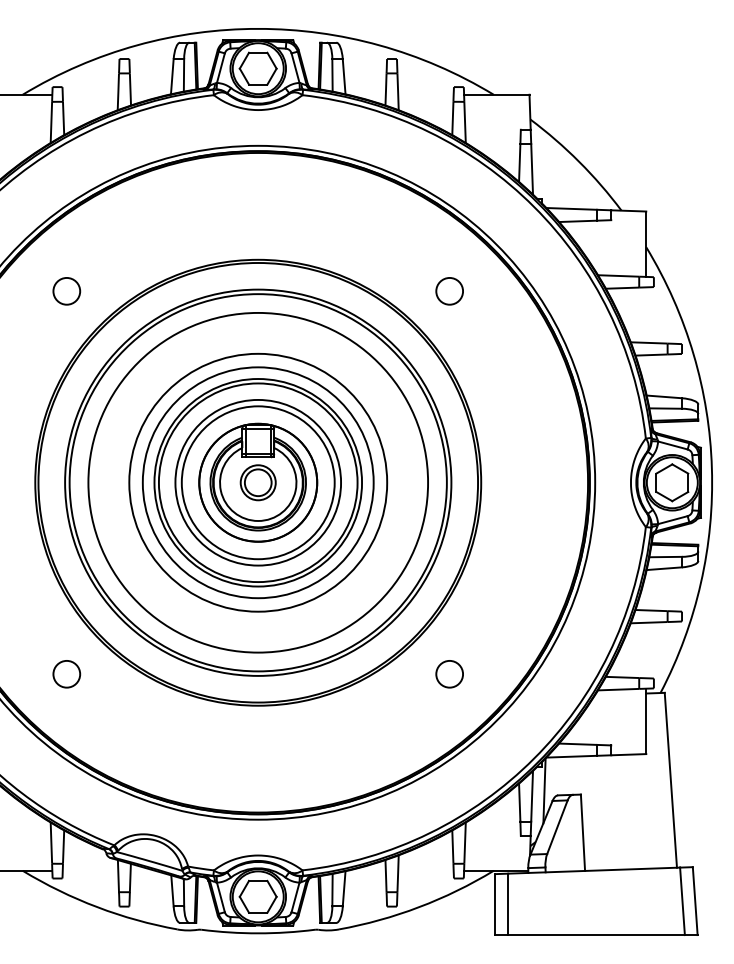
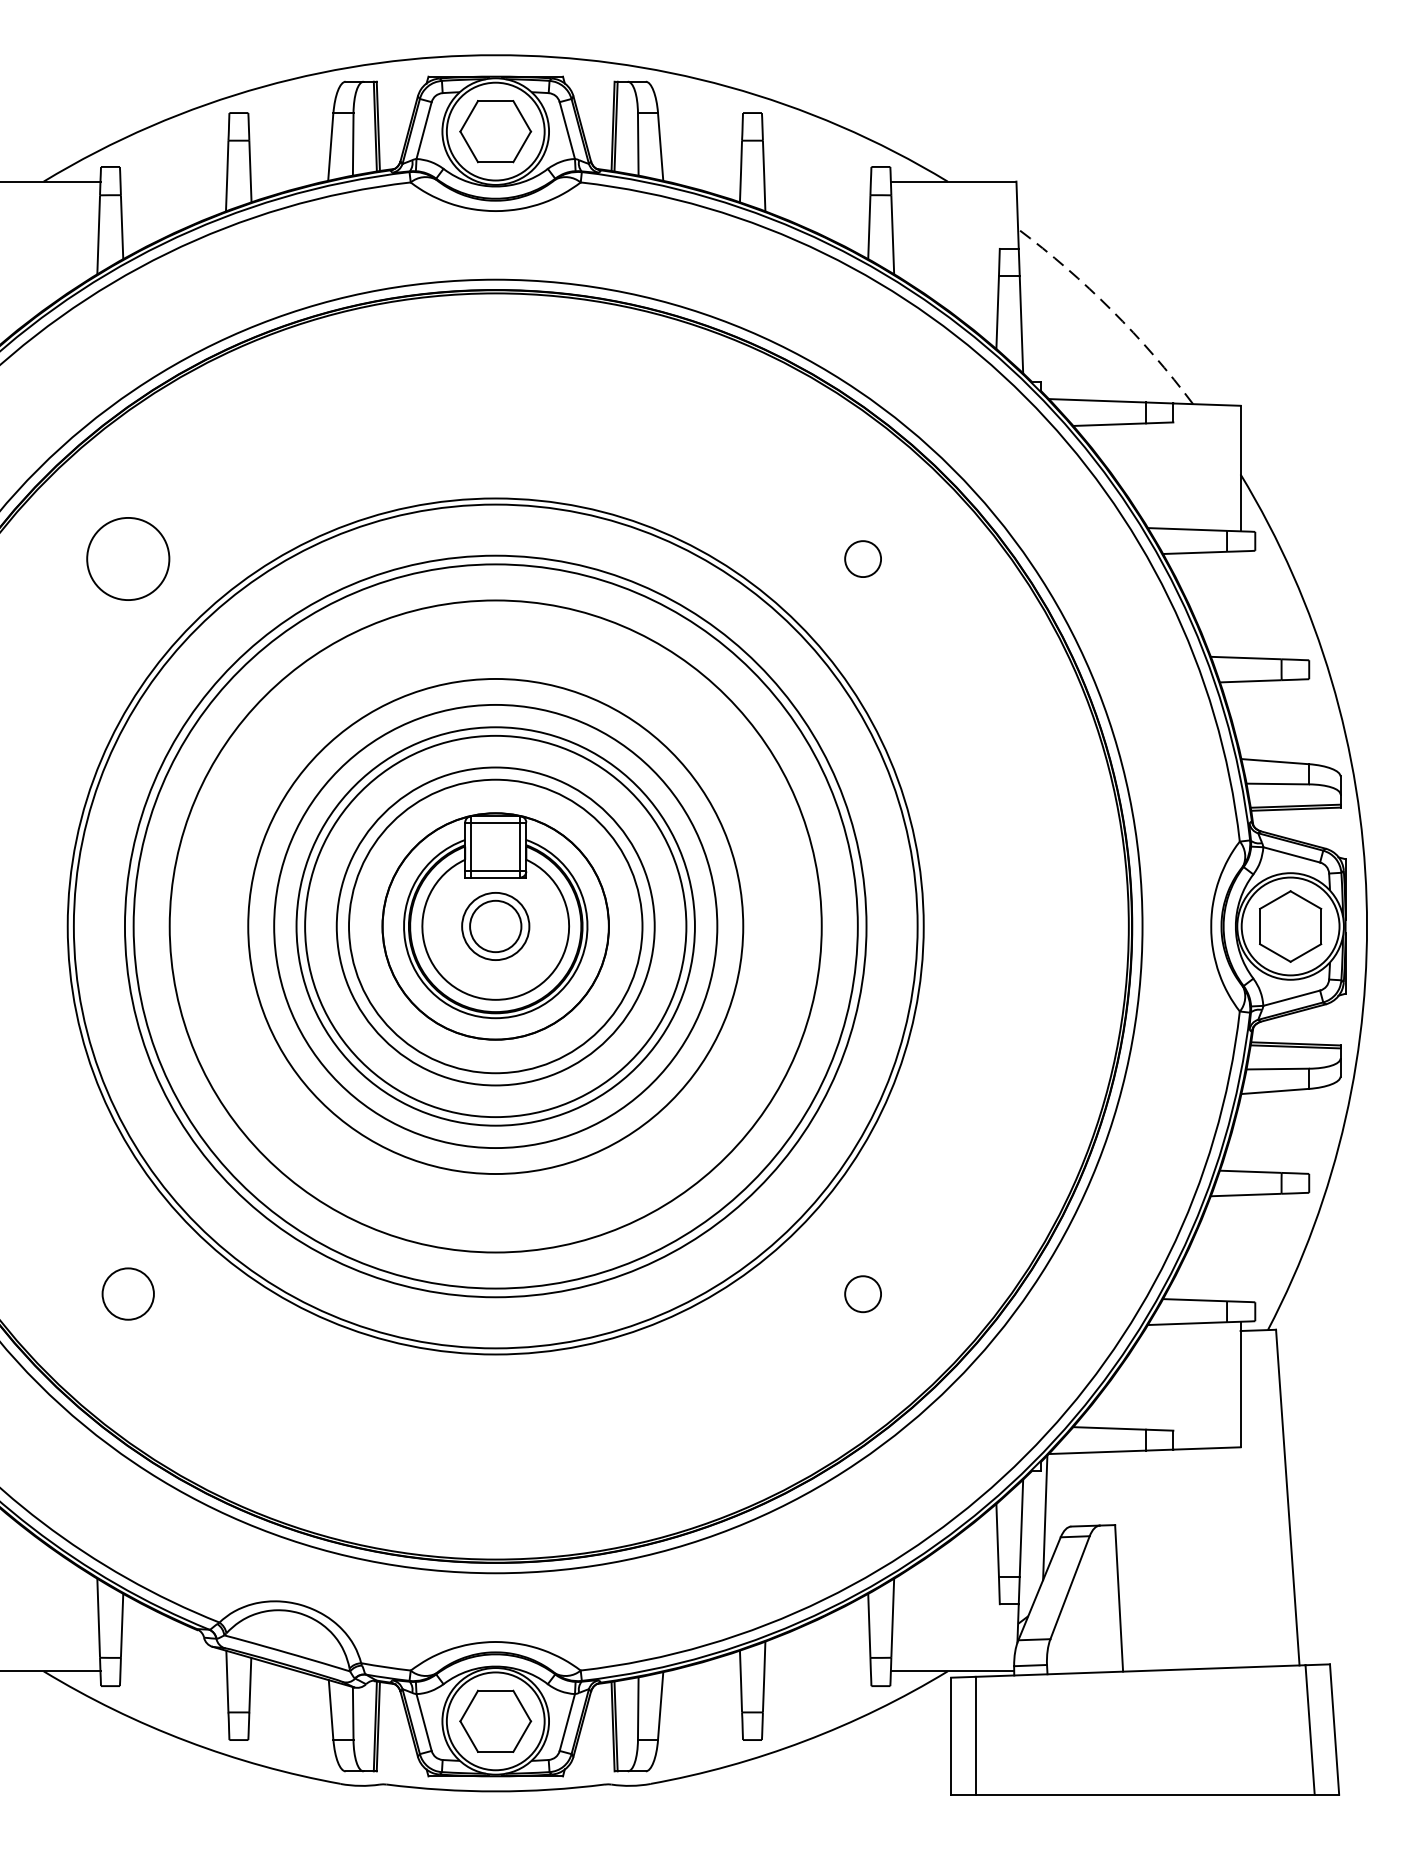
arc: (579, 161) -> (1112, 309), solid -> dashed
circle: (66, 290) -> (127, 557), size x1.6
circle: (449, 291) -> (862, 559), size x0.7
circle: (449, 674) -> (862, 1294), size x0.7

